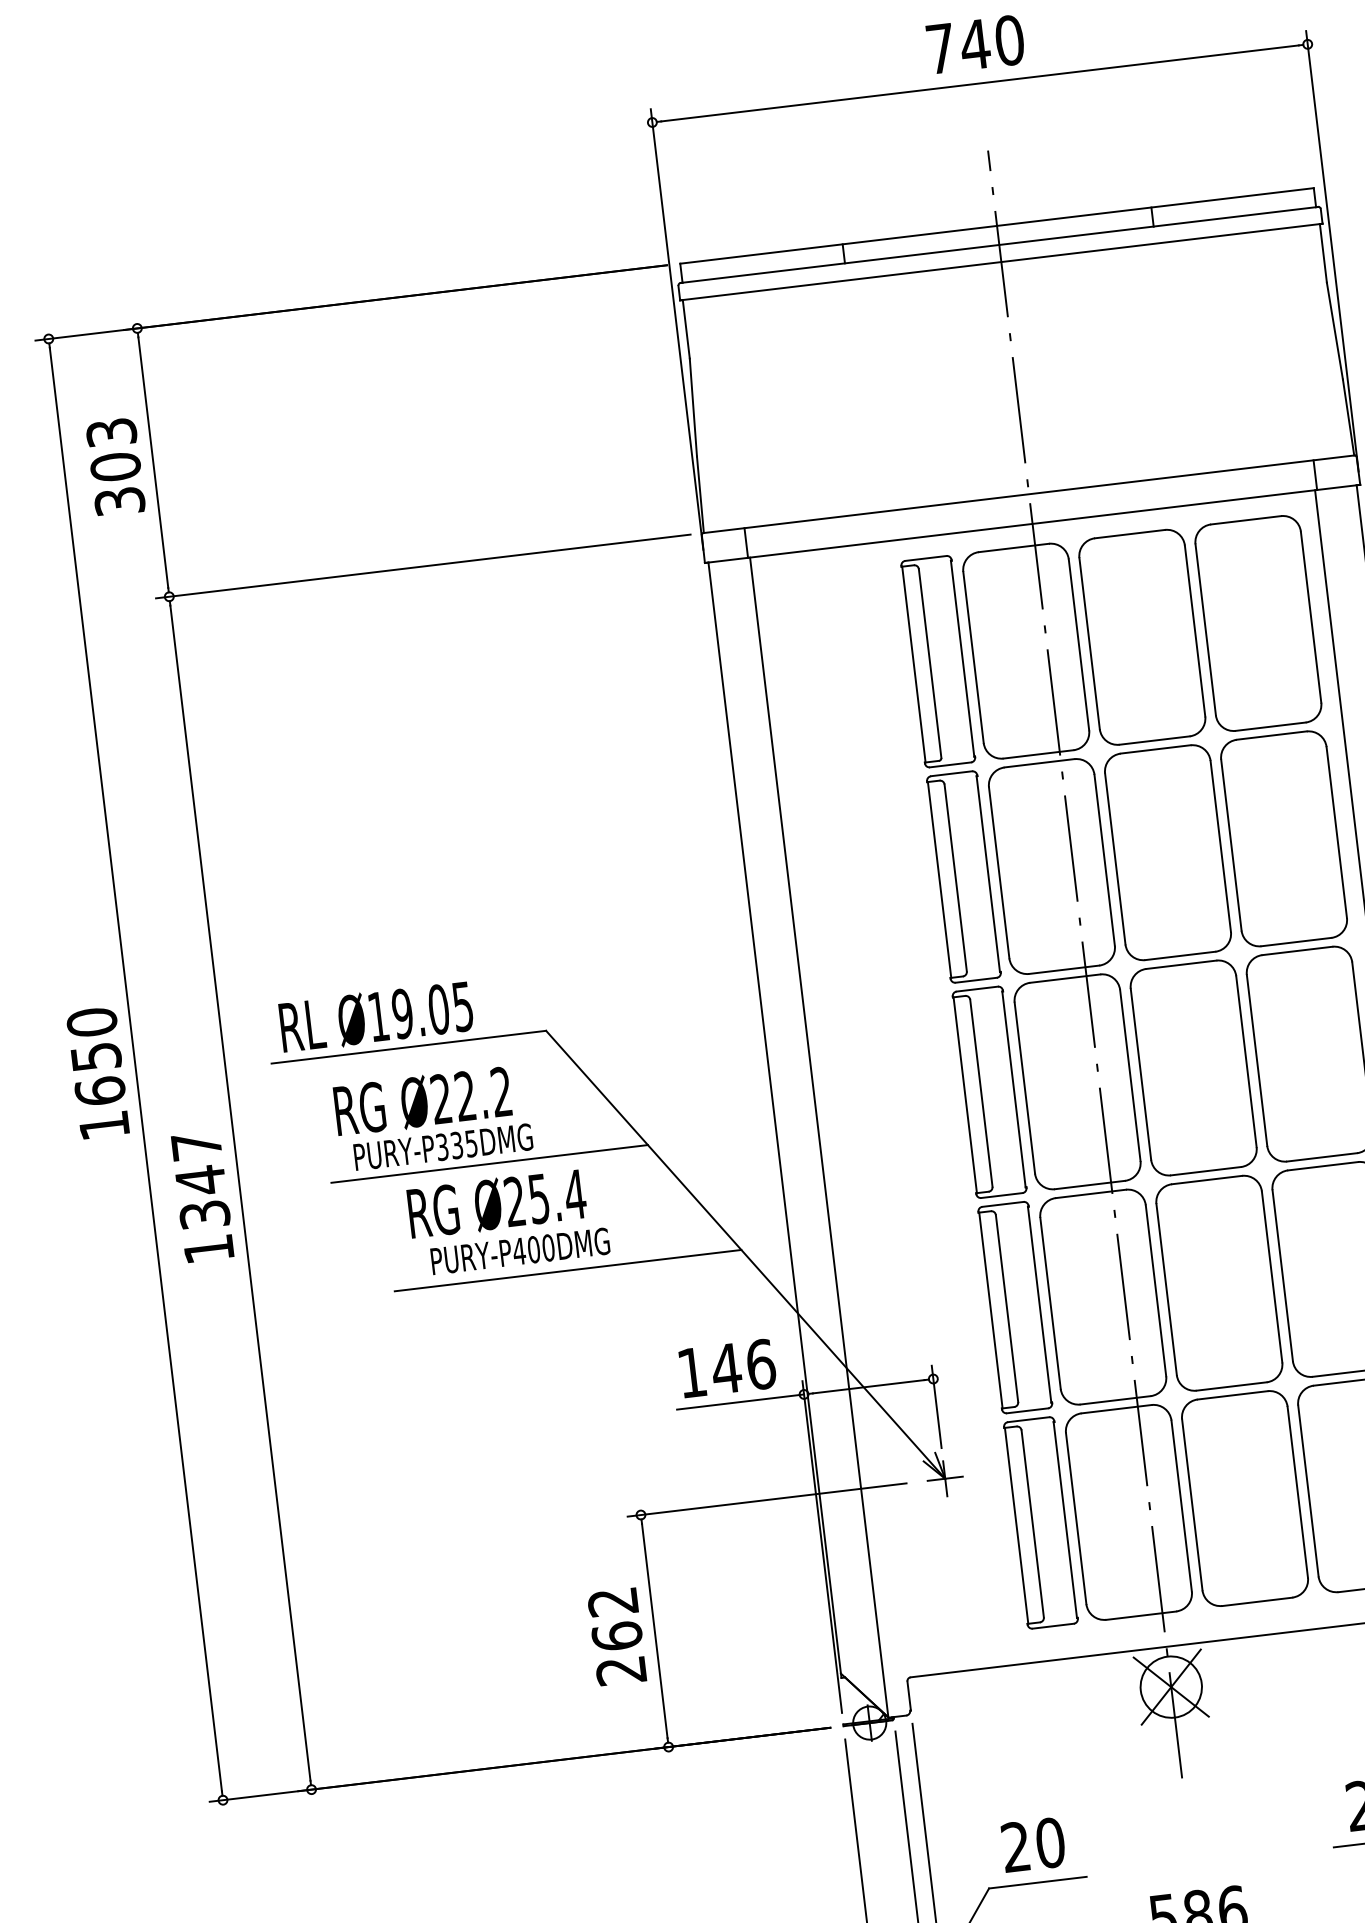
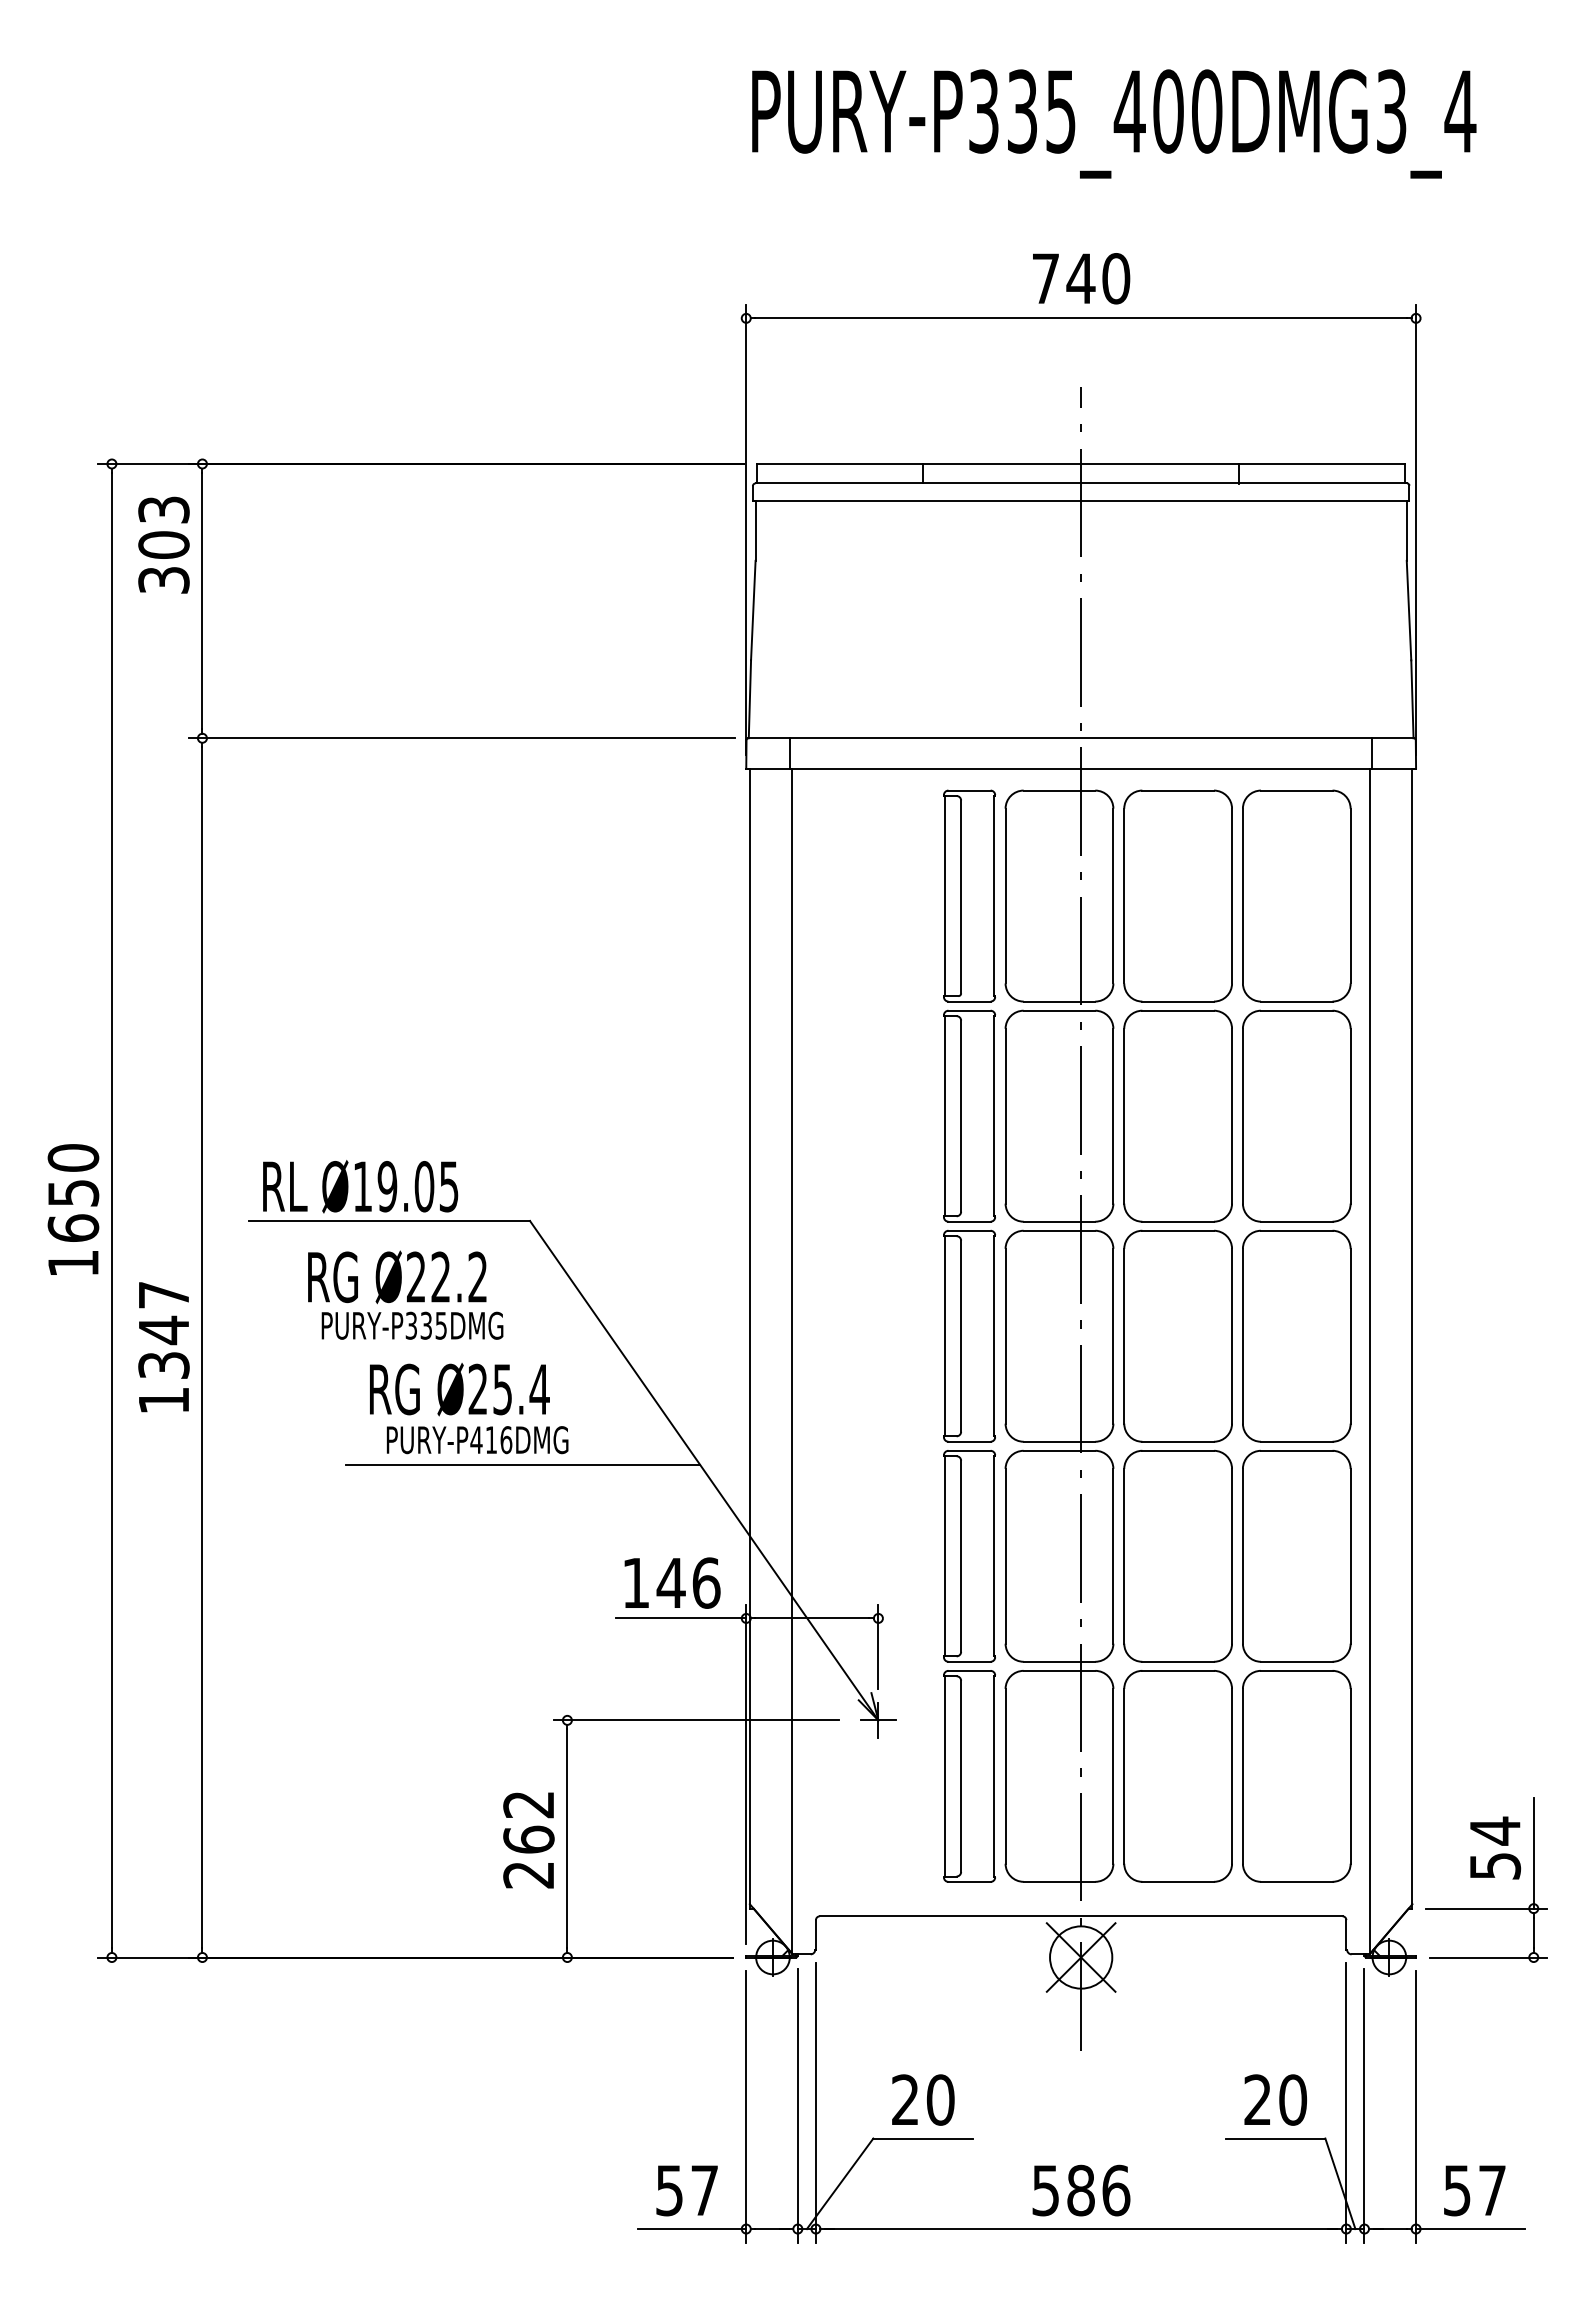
text: (115, 466) -> (163, 544), moved
line: (489, 1164) -> (456, 1348), removed
text: (540, 1249) -> (498, 1440), PURY-P400DMG -> PURY-P416DMG

